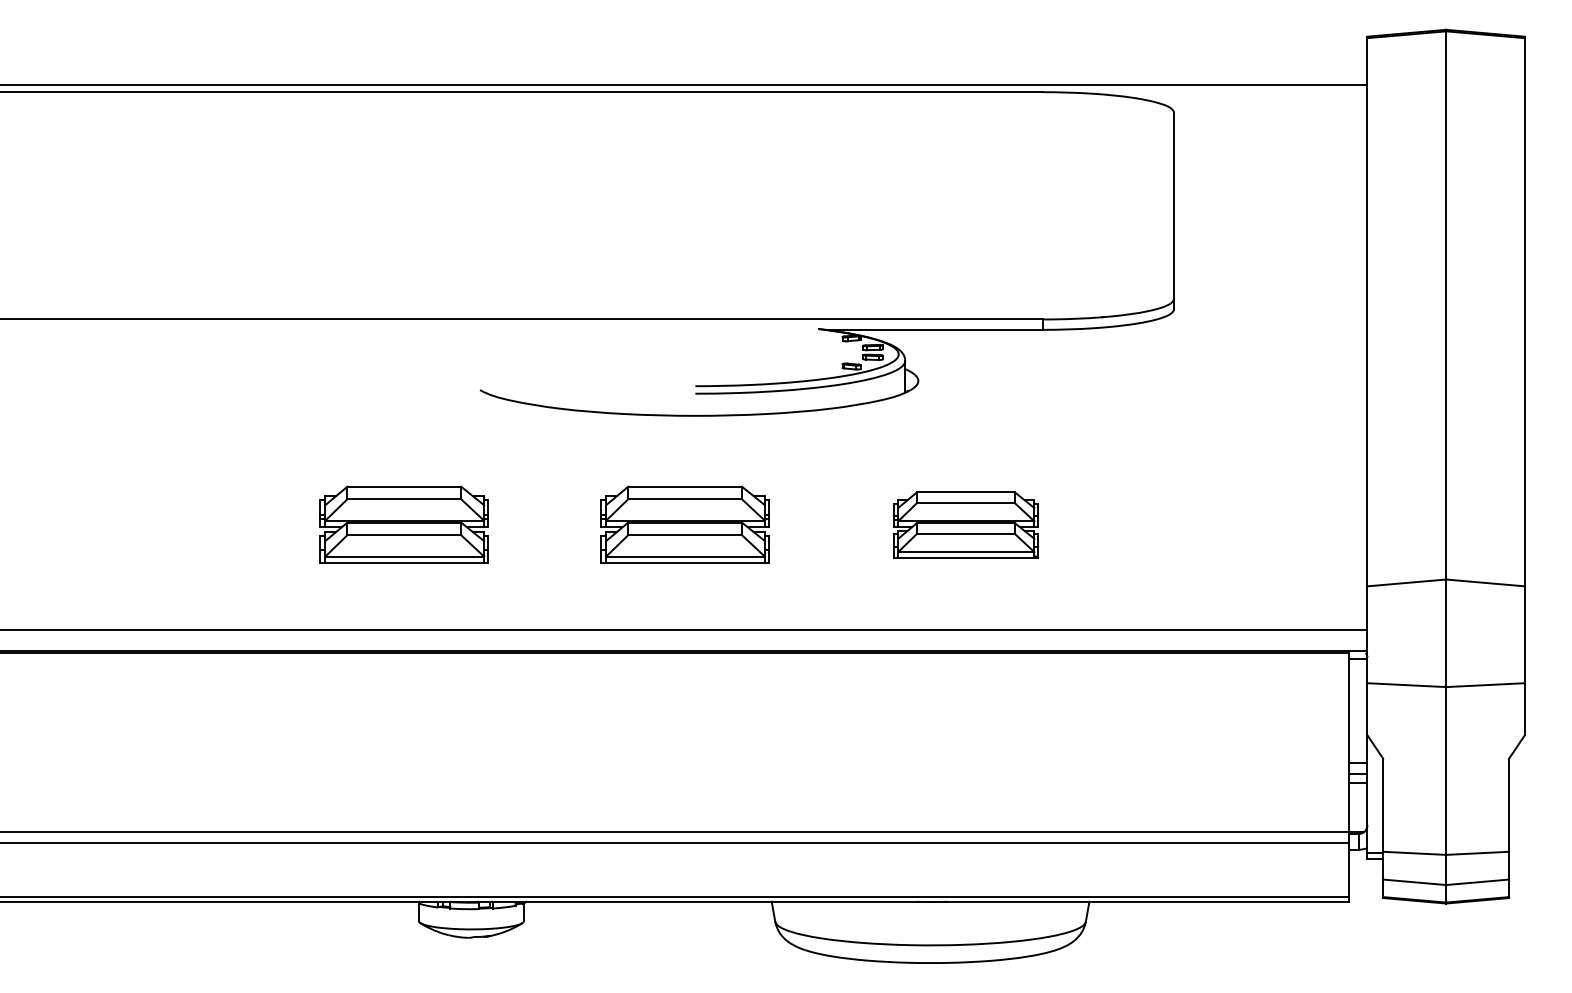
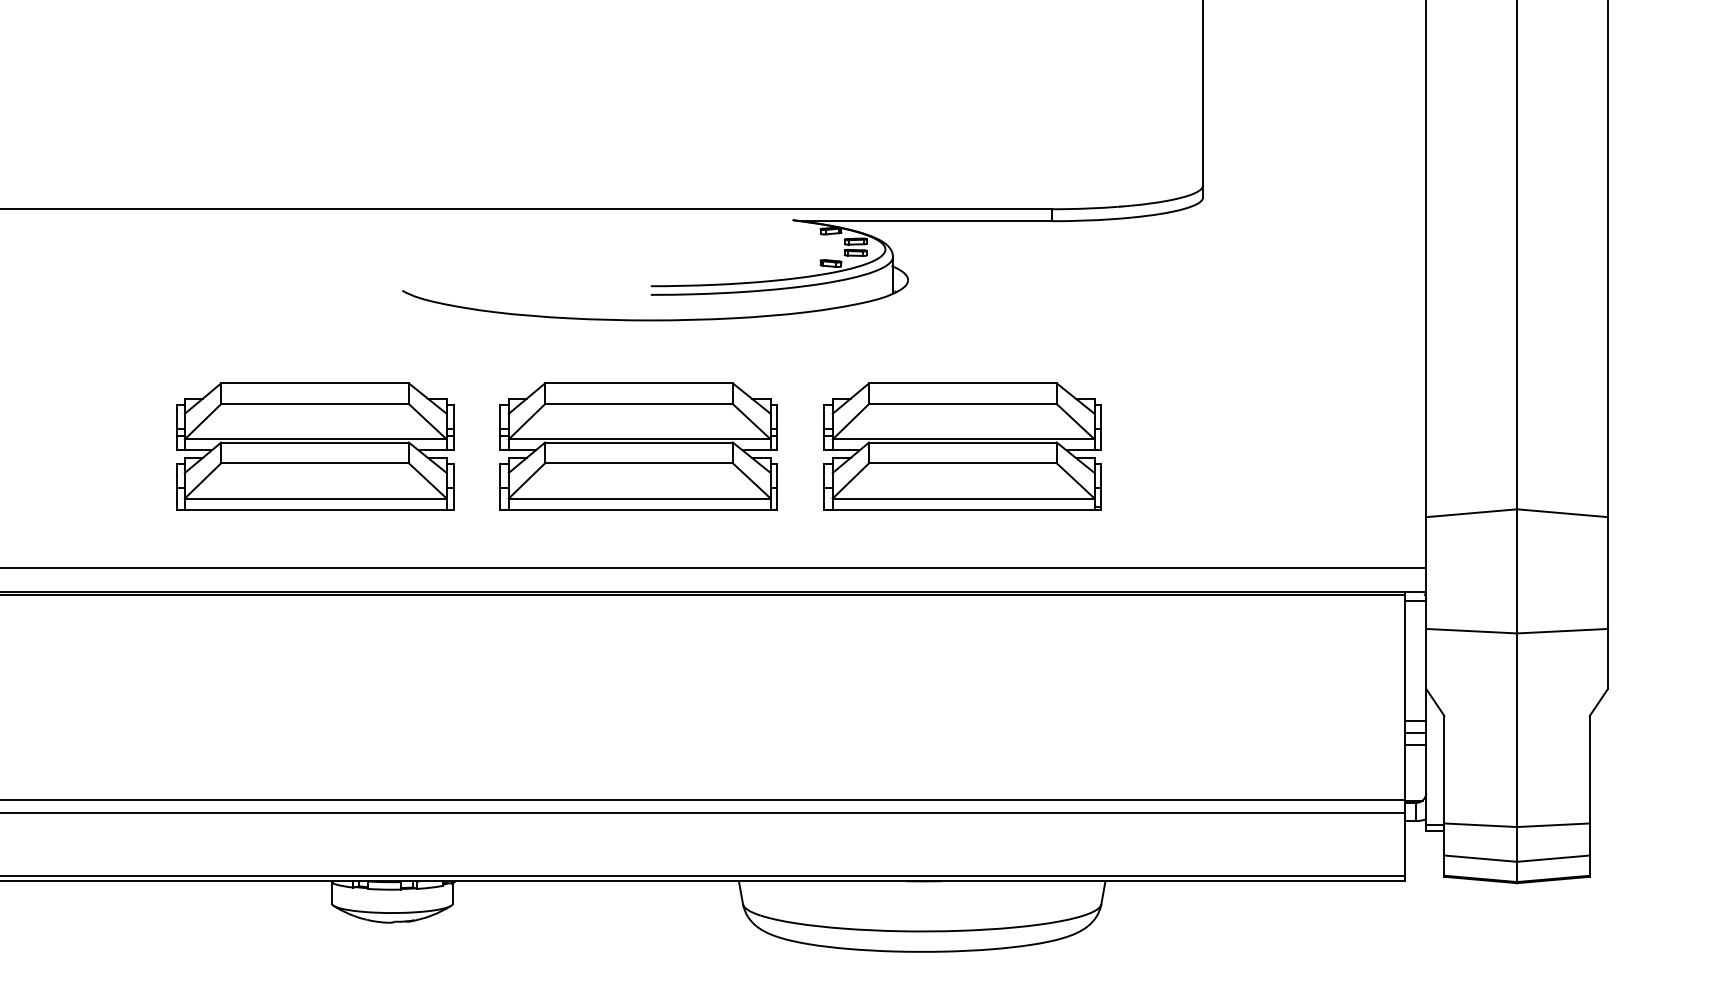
part: (403, 524) -> (314, 445), size x1.43
part: (684, 524) -> (638, 445), size x1.43
part: (965, 524) -> (962, 445), size x1.67

